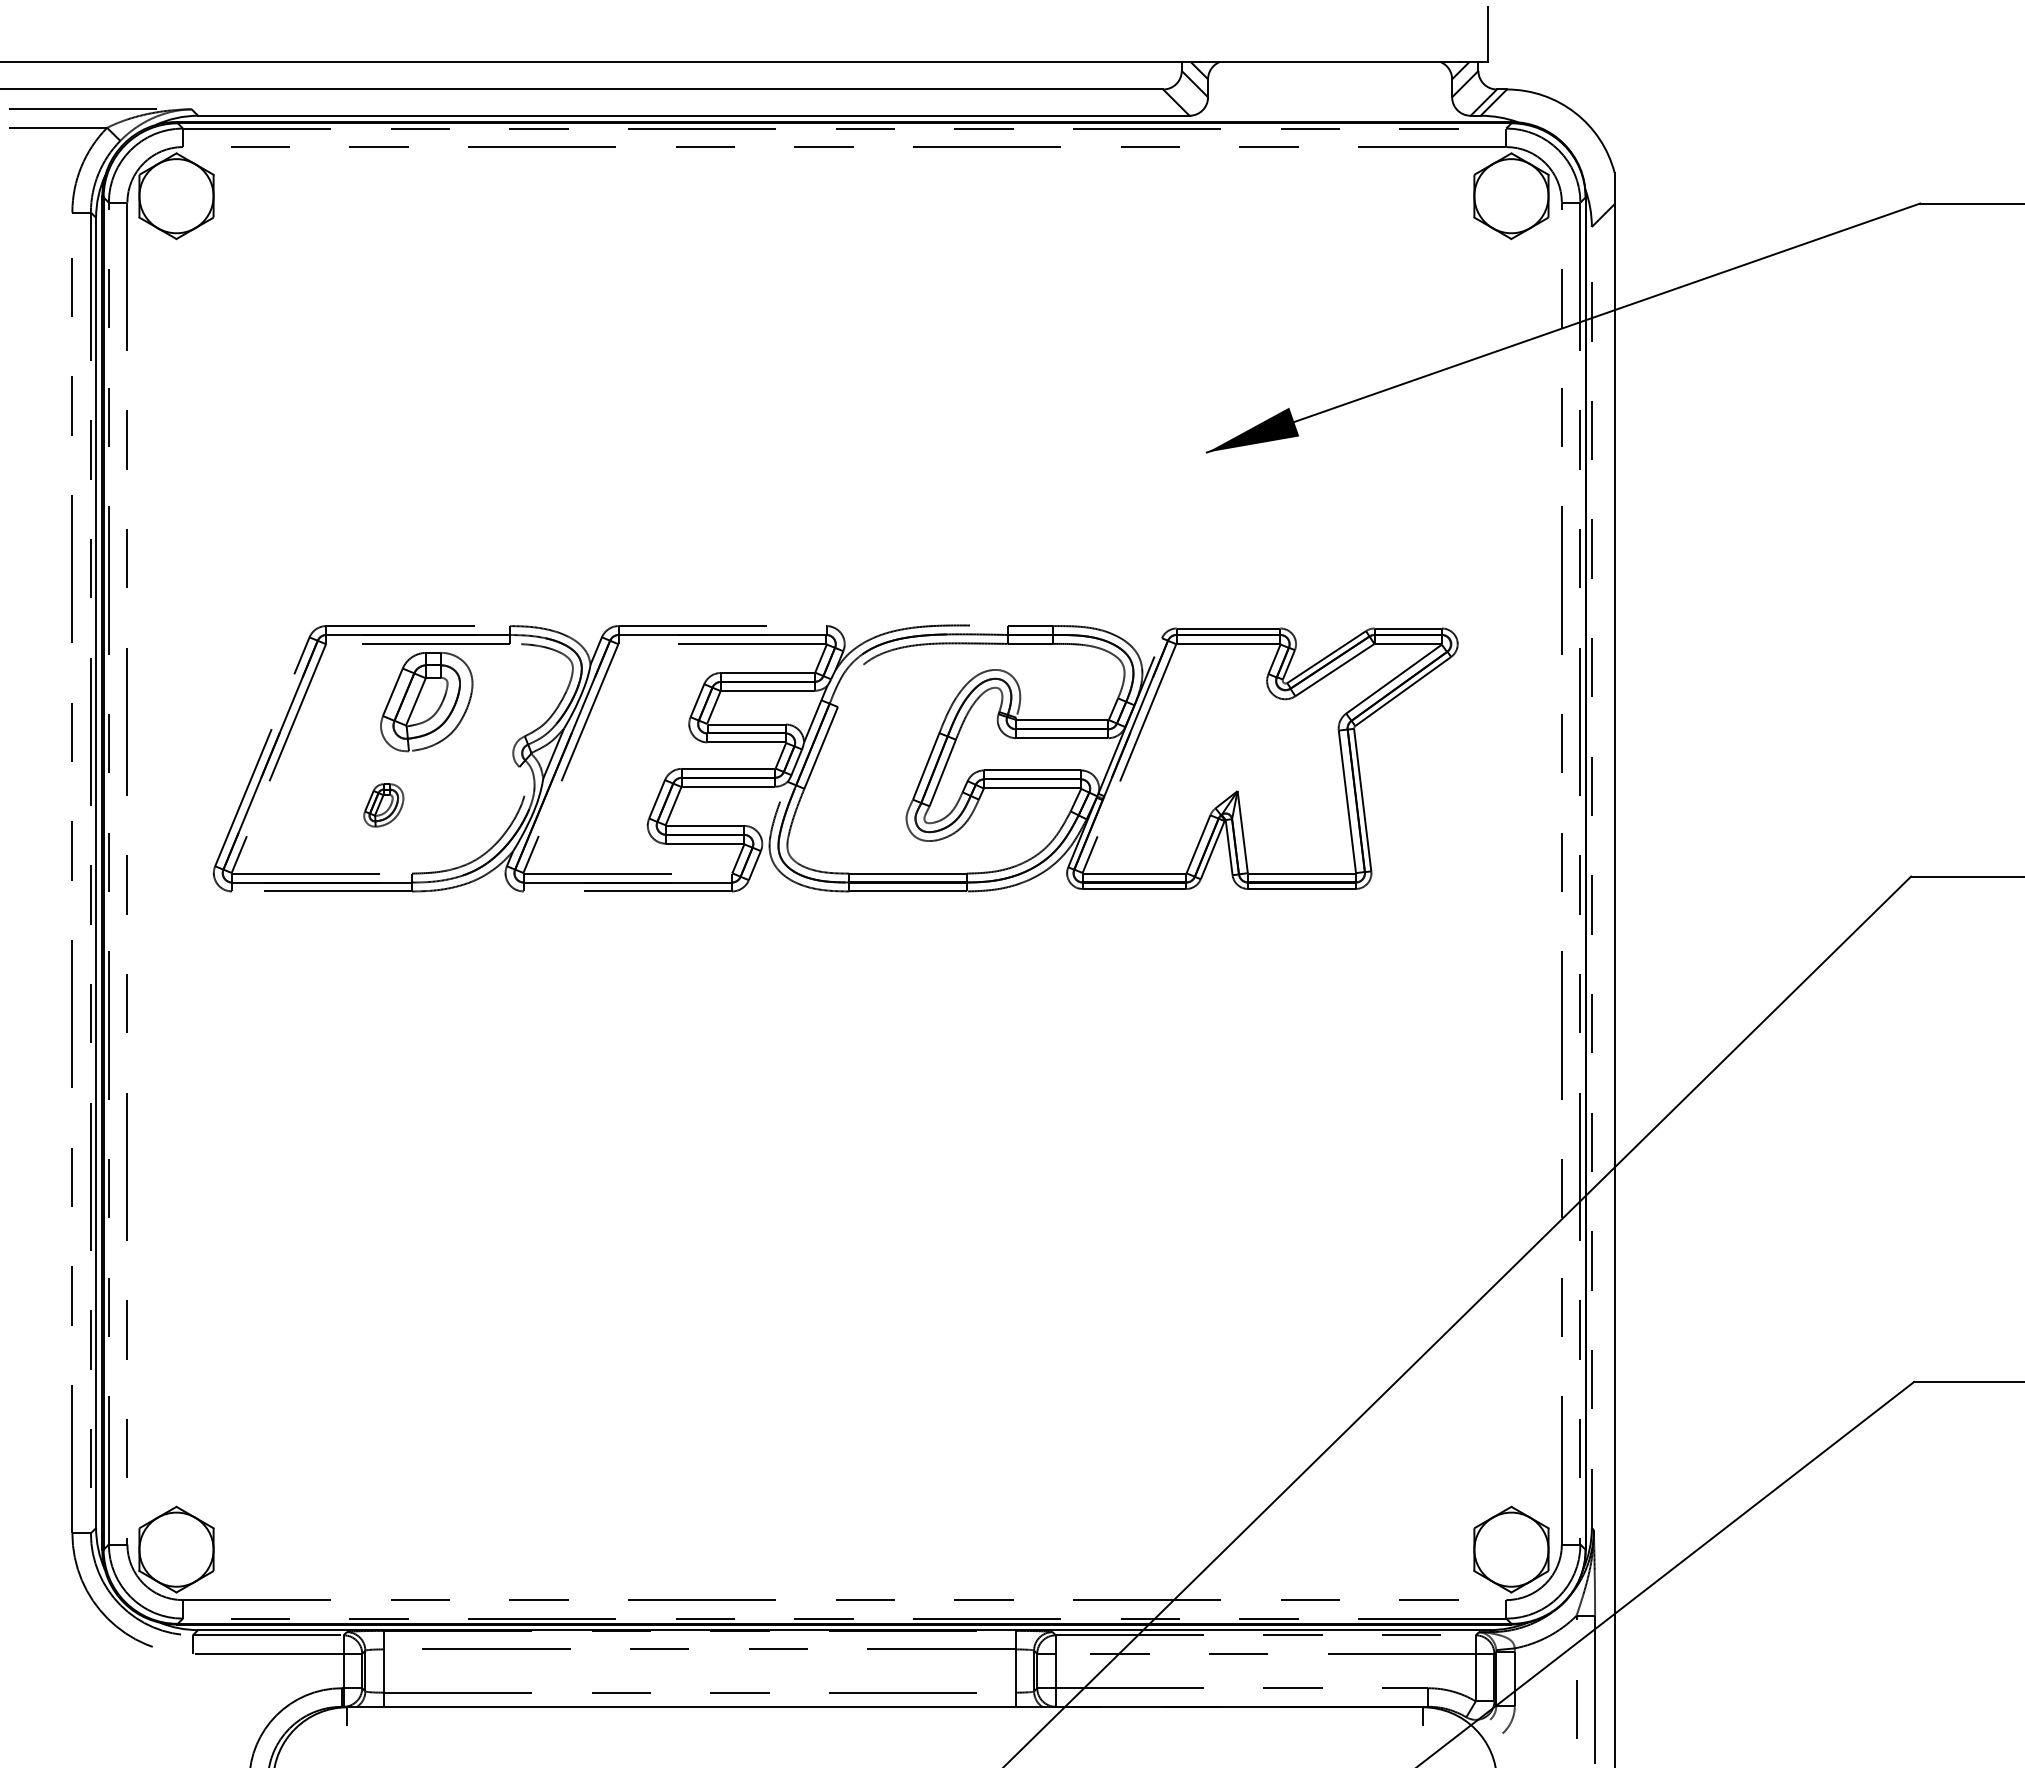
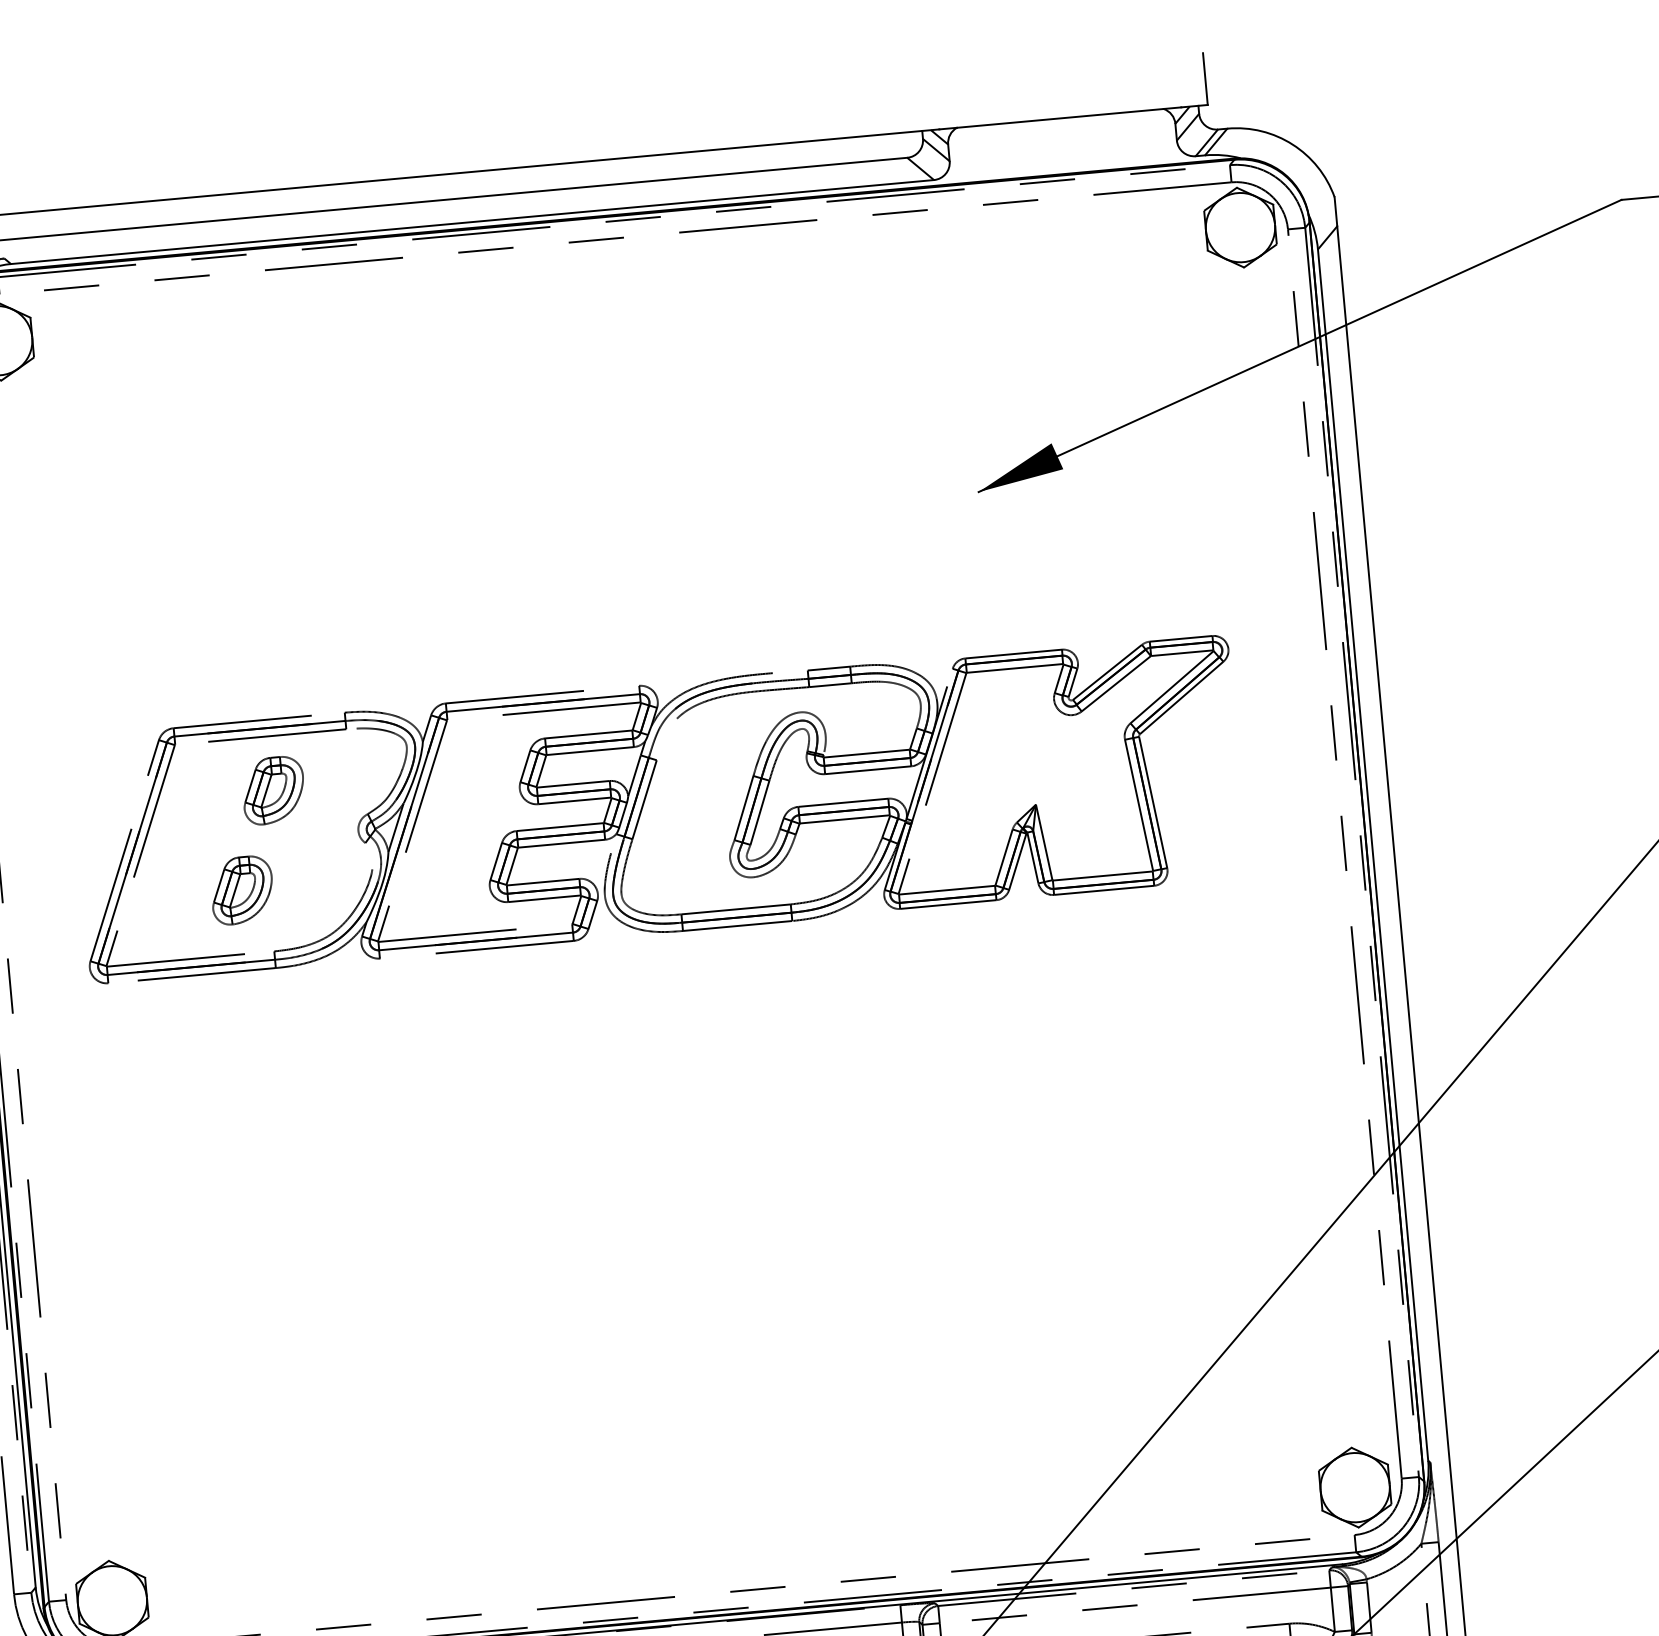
part: (426, 702) -> (273, 790), size x0.71
part: (383, 805) -> (242, 890), size x1.67
line: (1591, 877) -> (1372, 855), dashed -> solid

